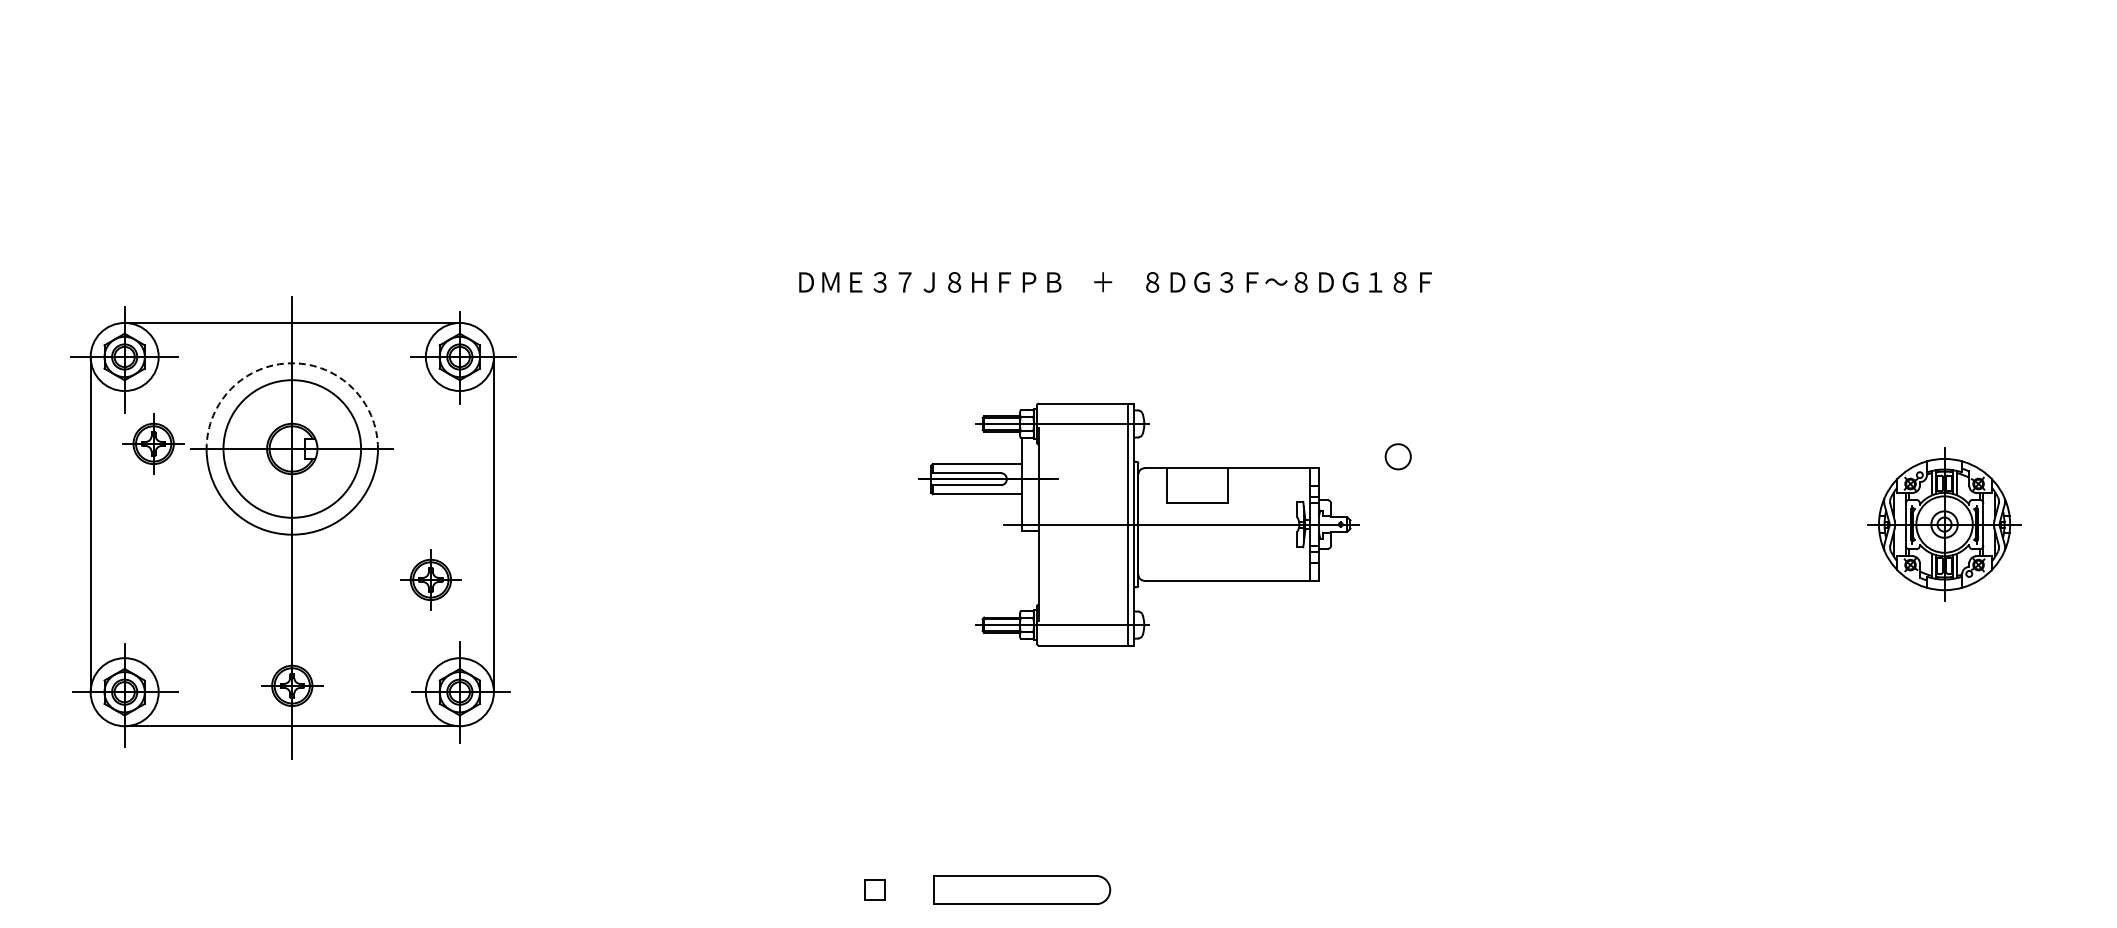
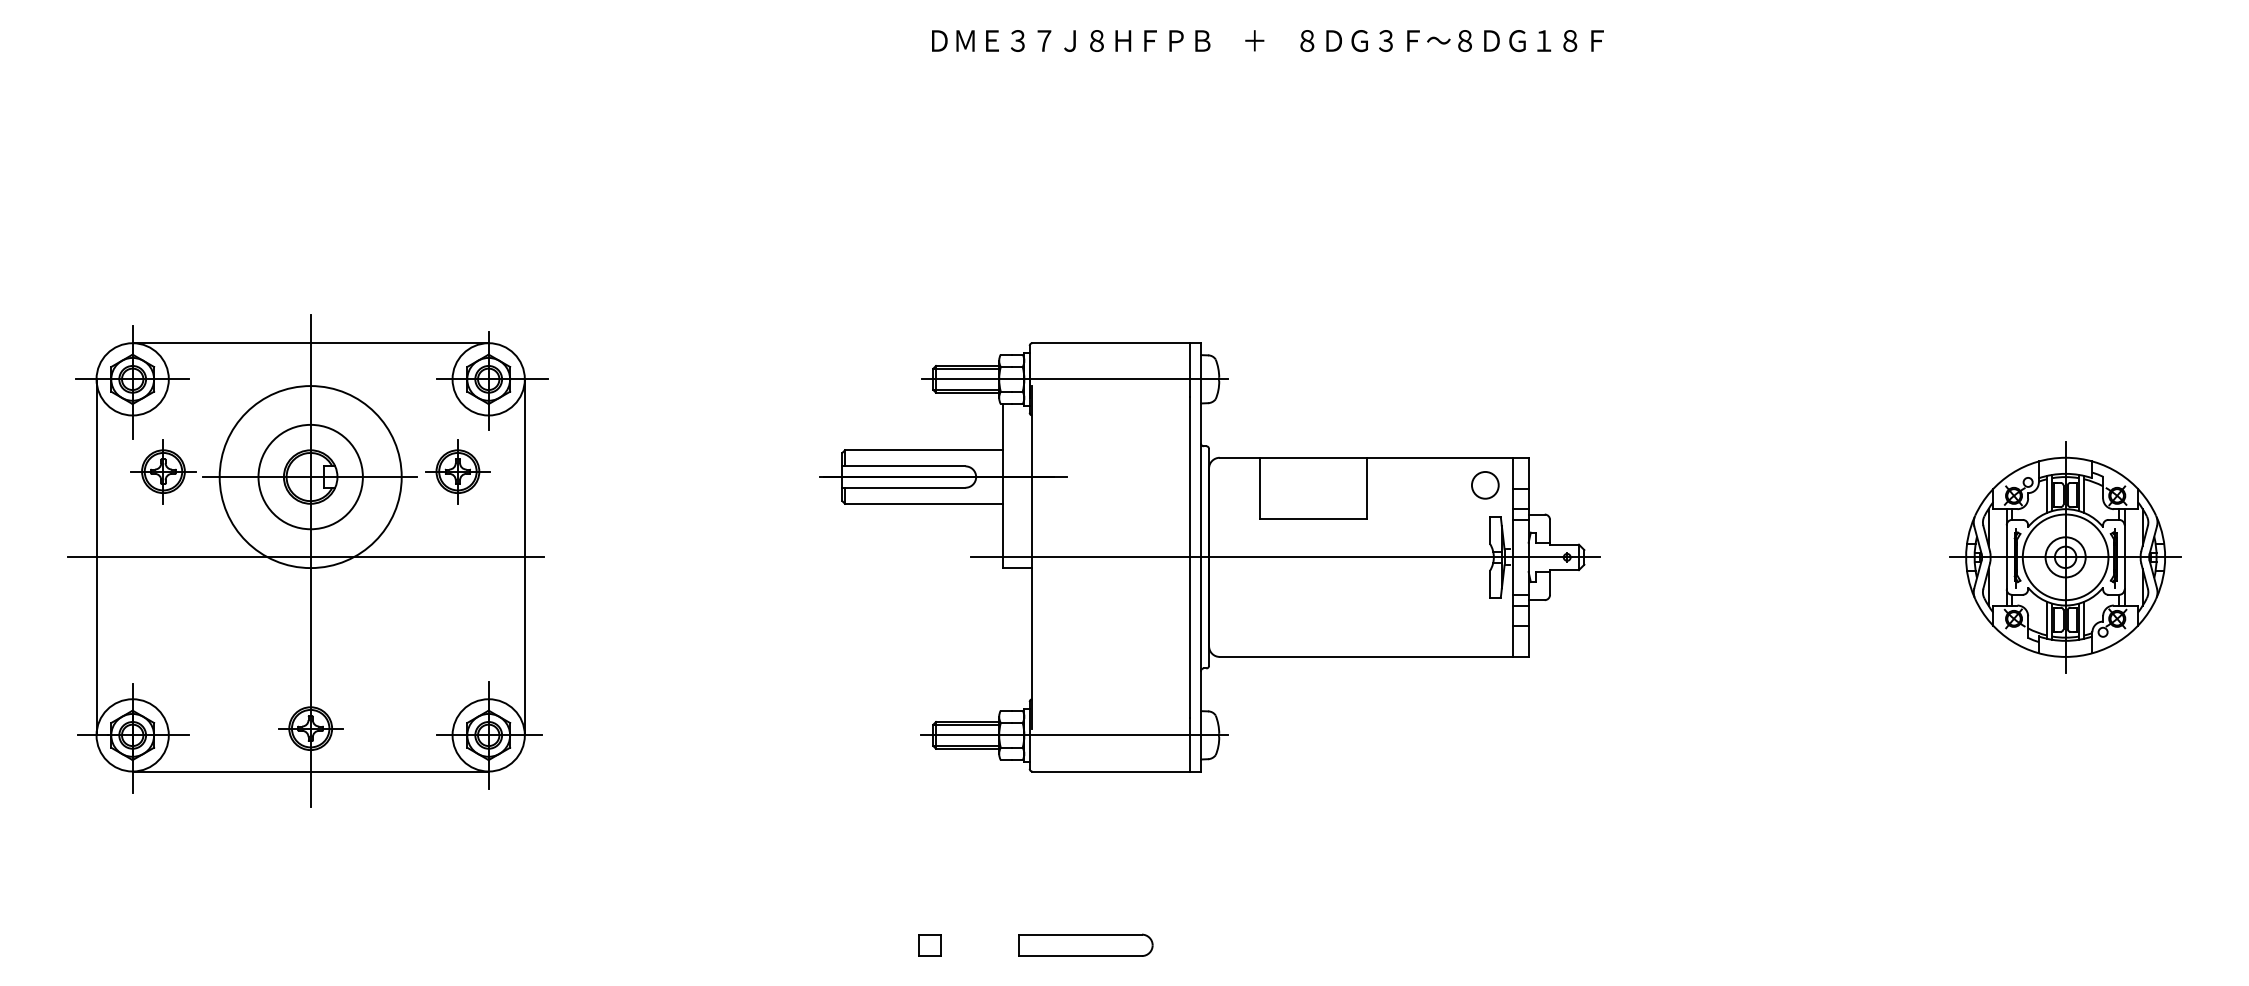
text: (1115, 282) -> (1267, 41), moved
arc: (292, 363) -> (310, 386), dashed -> solid
circle: (292, 448) -> (310, 476), size x0.71
line: (287, 524) -> (305, 557), added
part: (1138, 524) -> (1209, 557), size x1.67
part: (1944, 524) -> (2065, 557), size x1.43
part: (430, 579) -> (457, 471), moved
part: (1021, 889) -> (1085, 944), size x0.71

